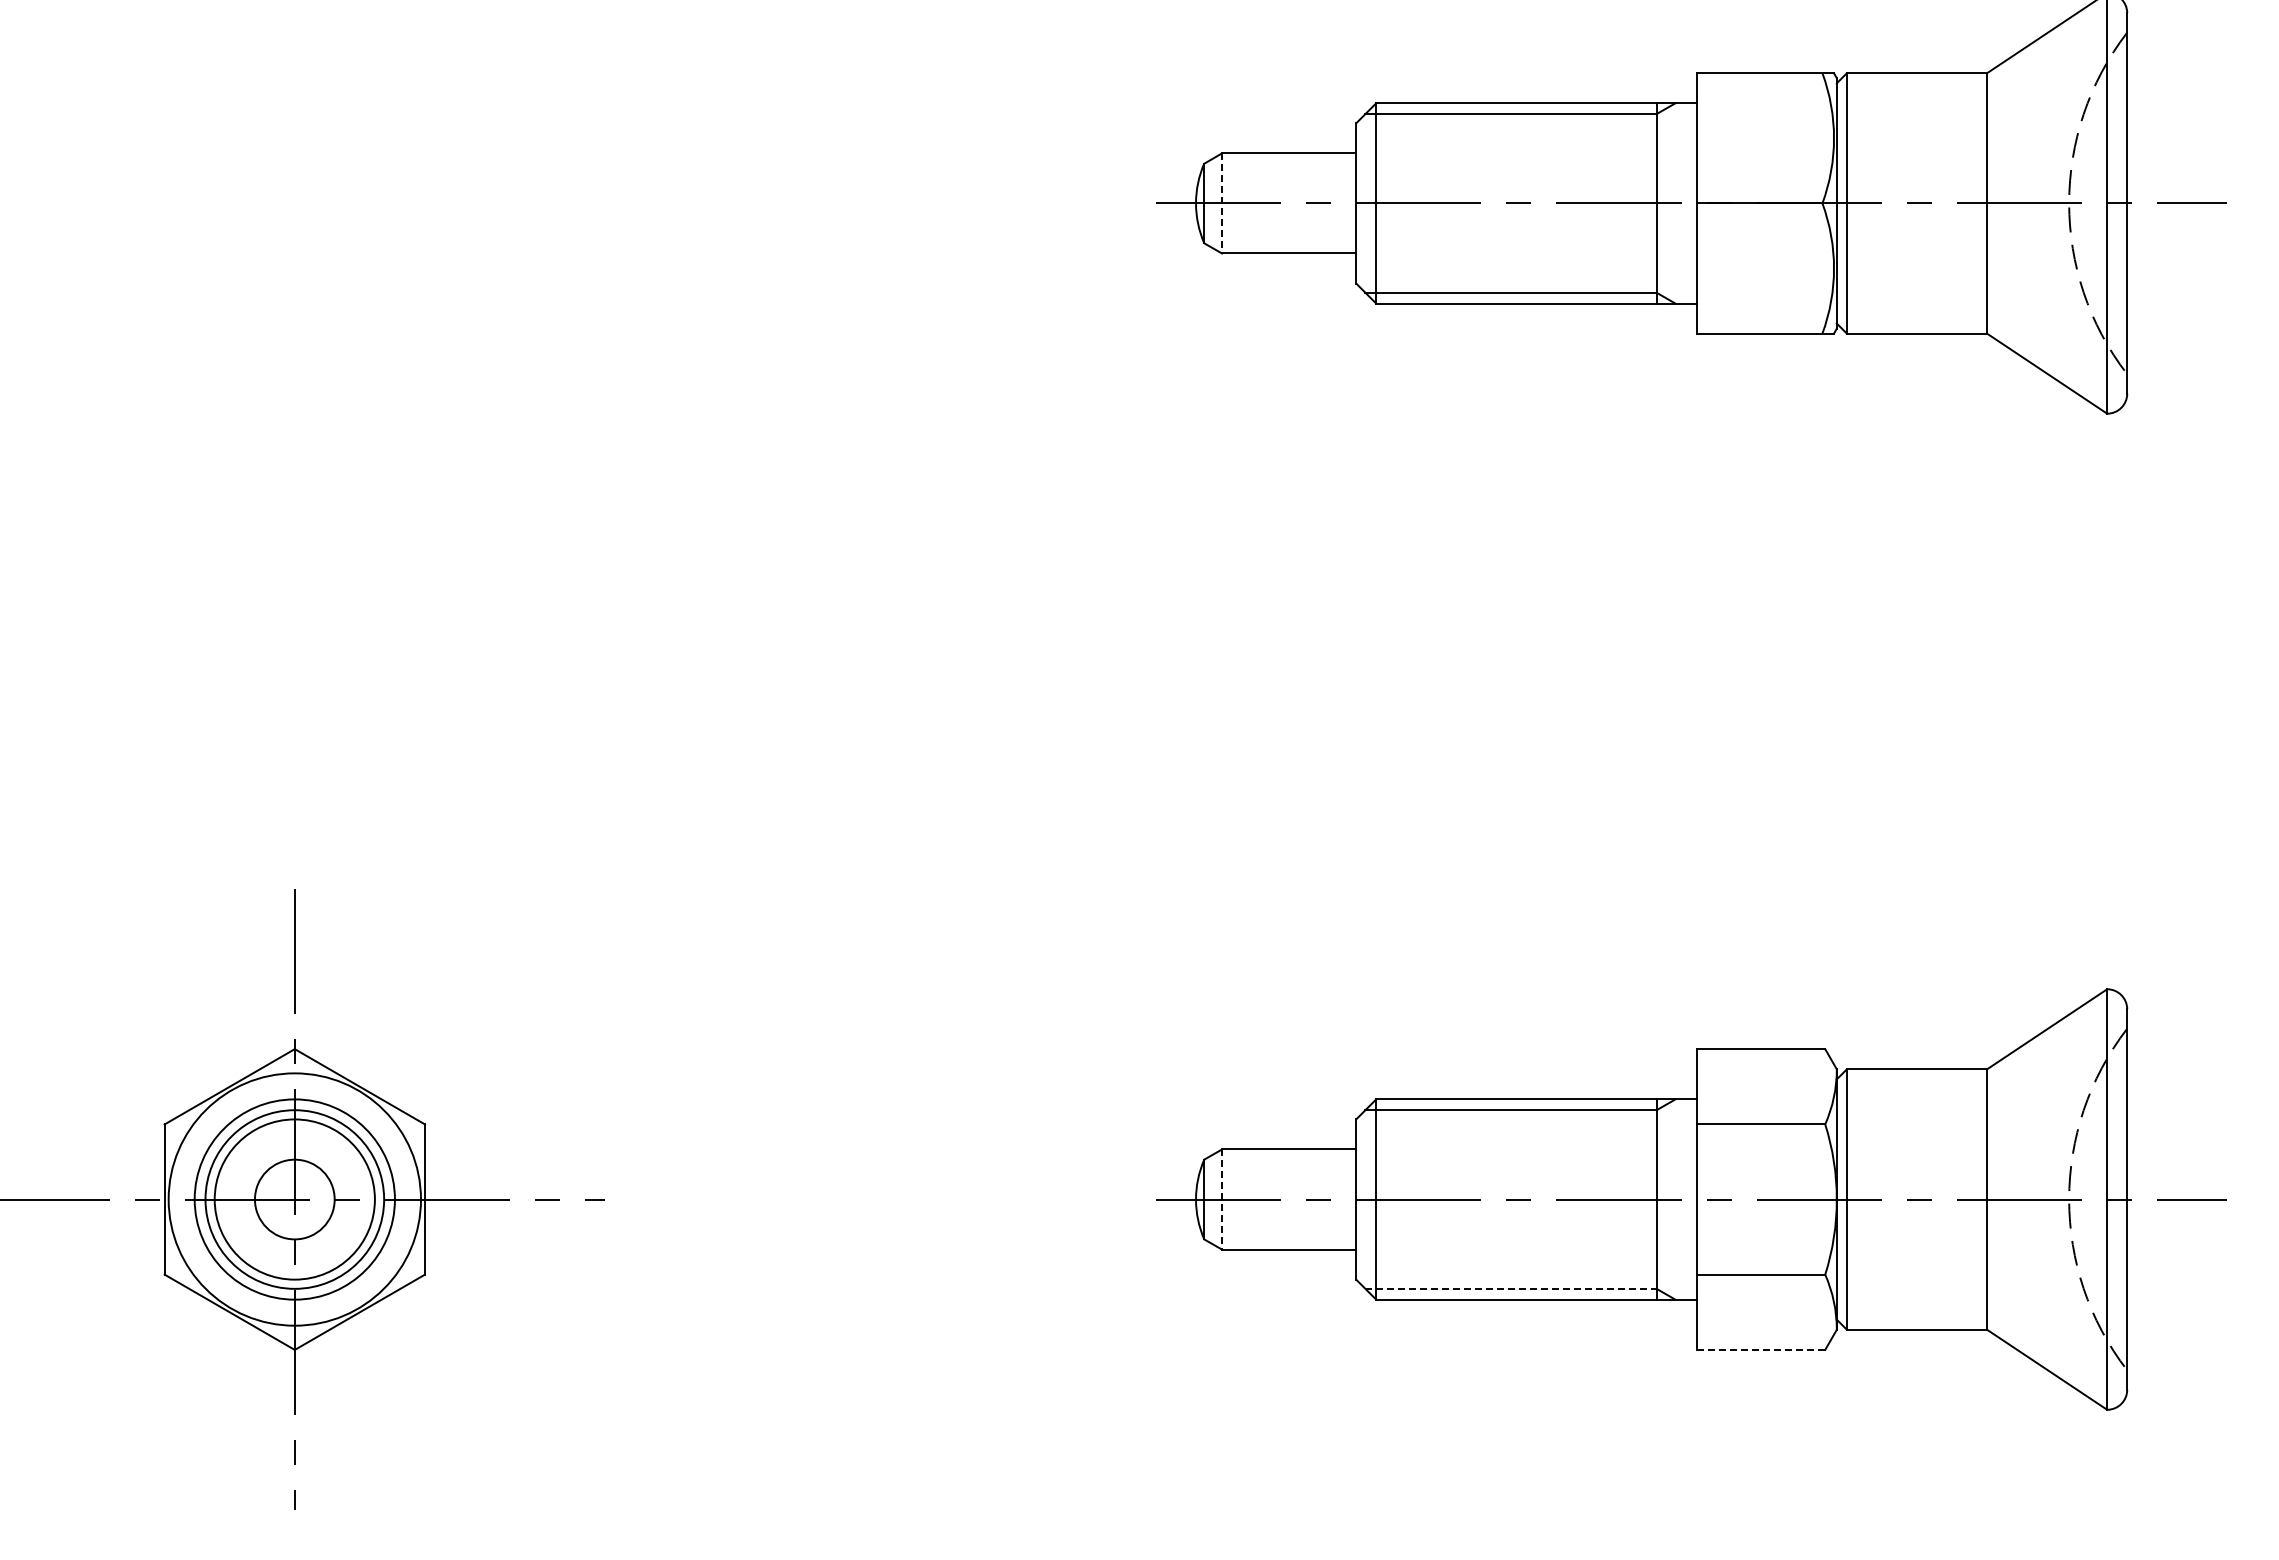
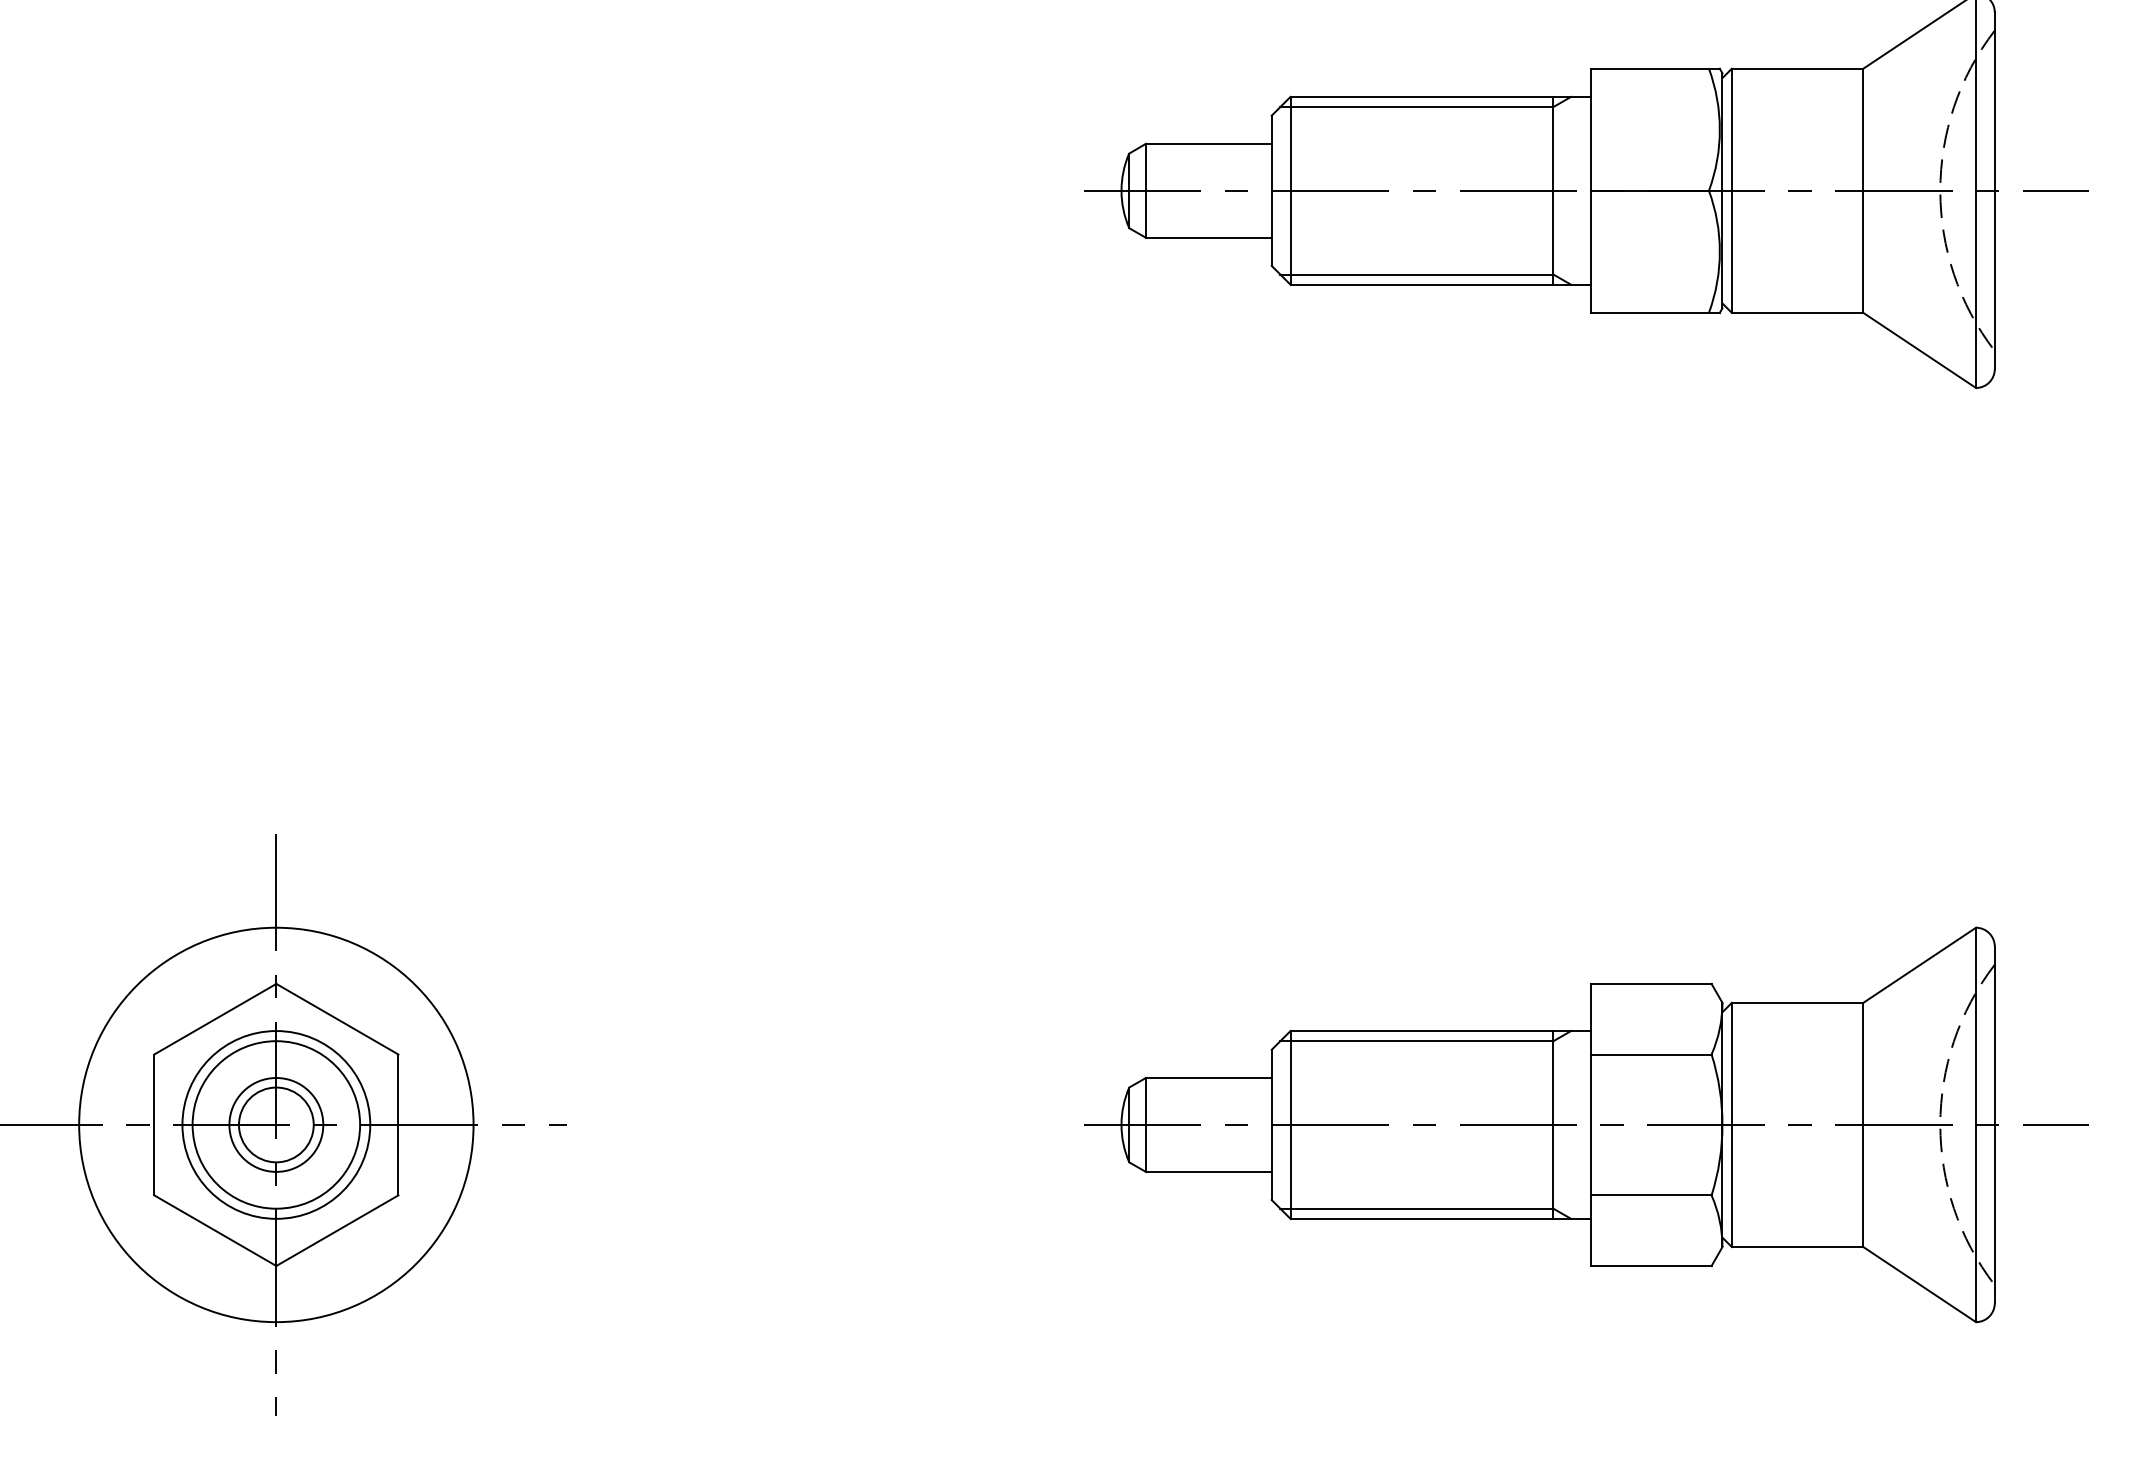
line: (1222, 203) -> (1146, 190), dashed -> solid
circle: (294, 1199) -> (276, 1124), size x0.62
circle: (294, 1199) -> (276, 1124), size x1.67
line: (1222, 1200) -> (1146, 1125), dashed -> solid
line: (1511, 1288) -> (1417, 1208), dashed -> solid
line: (1760, 1349) -> (1650, 1265), dashed -> solid

